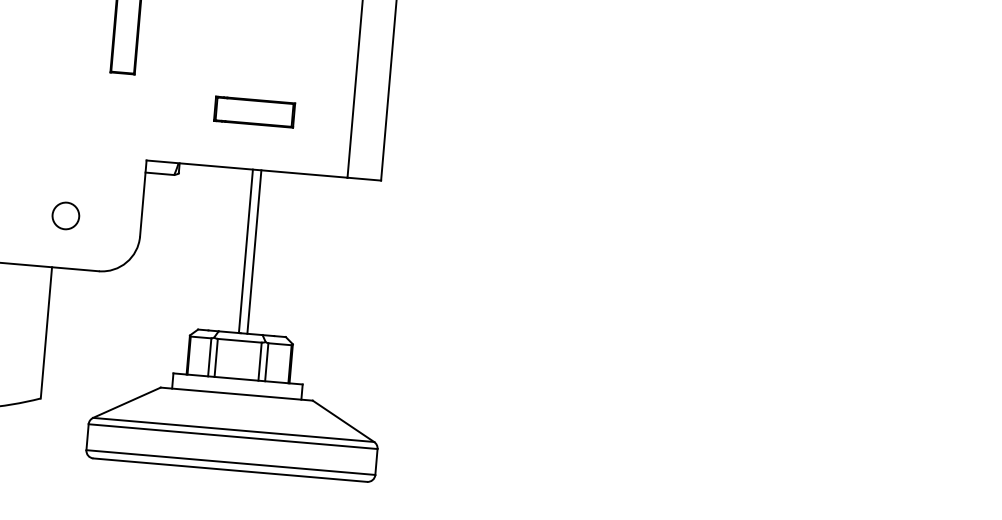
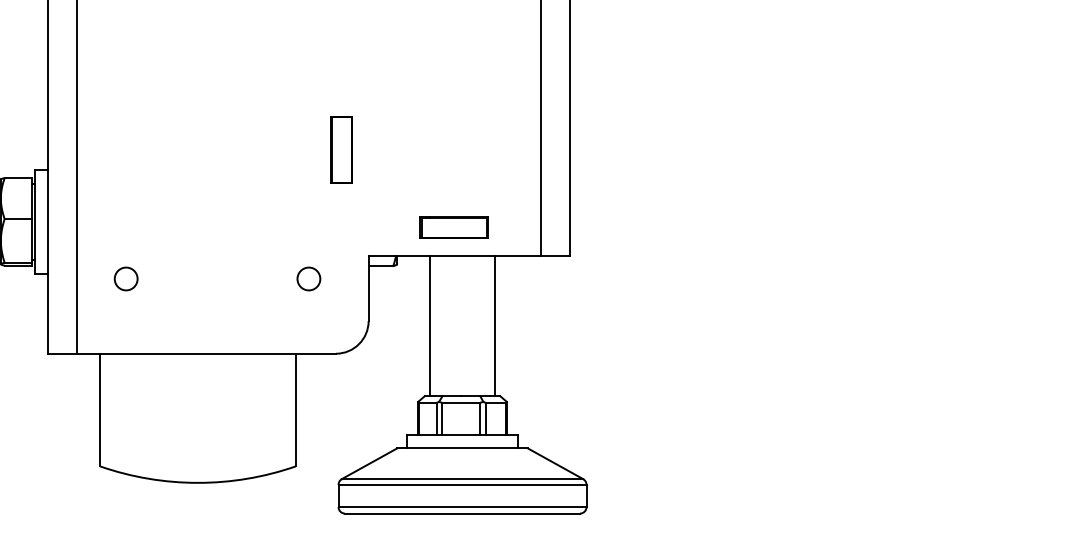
part: (253, 111) -> (453, 227), moved
circle: (65, 215) -> (308, 278), moved
line: (245, 250) -> (429, 325), moved
line: (254, 251) -> (495, 325), moved

